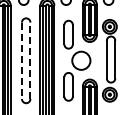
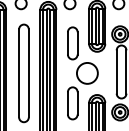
line: (30, 60) -> (28, 73), dashed -> solid
line: (21, 61) -> (18, 74), dashed -> solid

